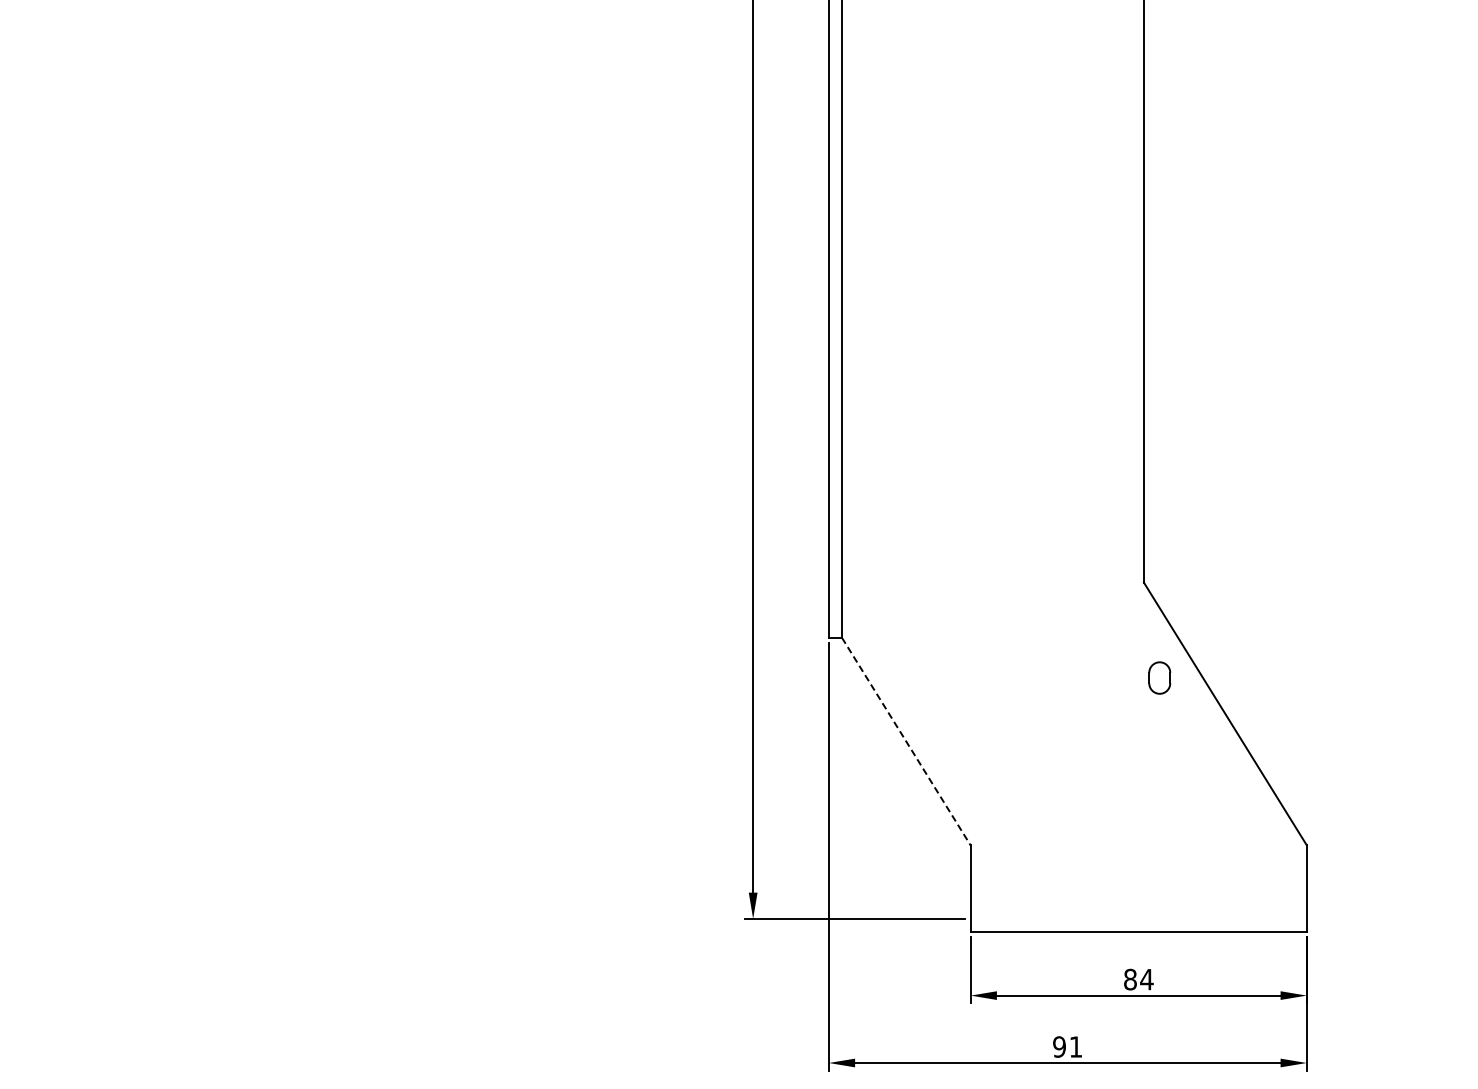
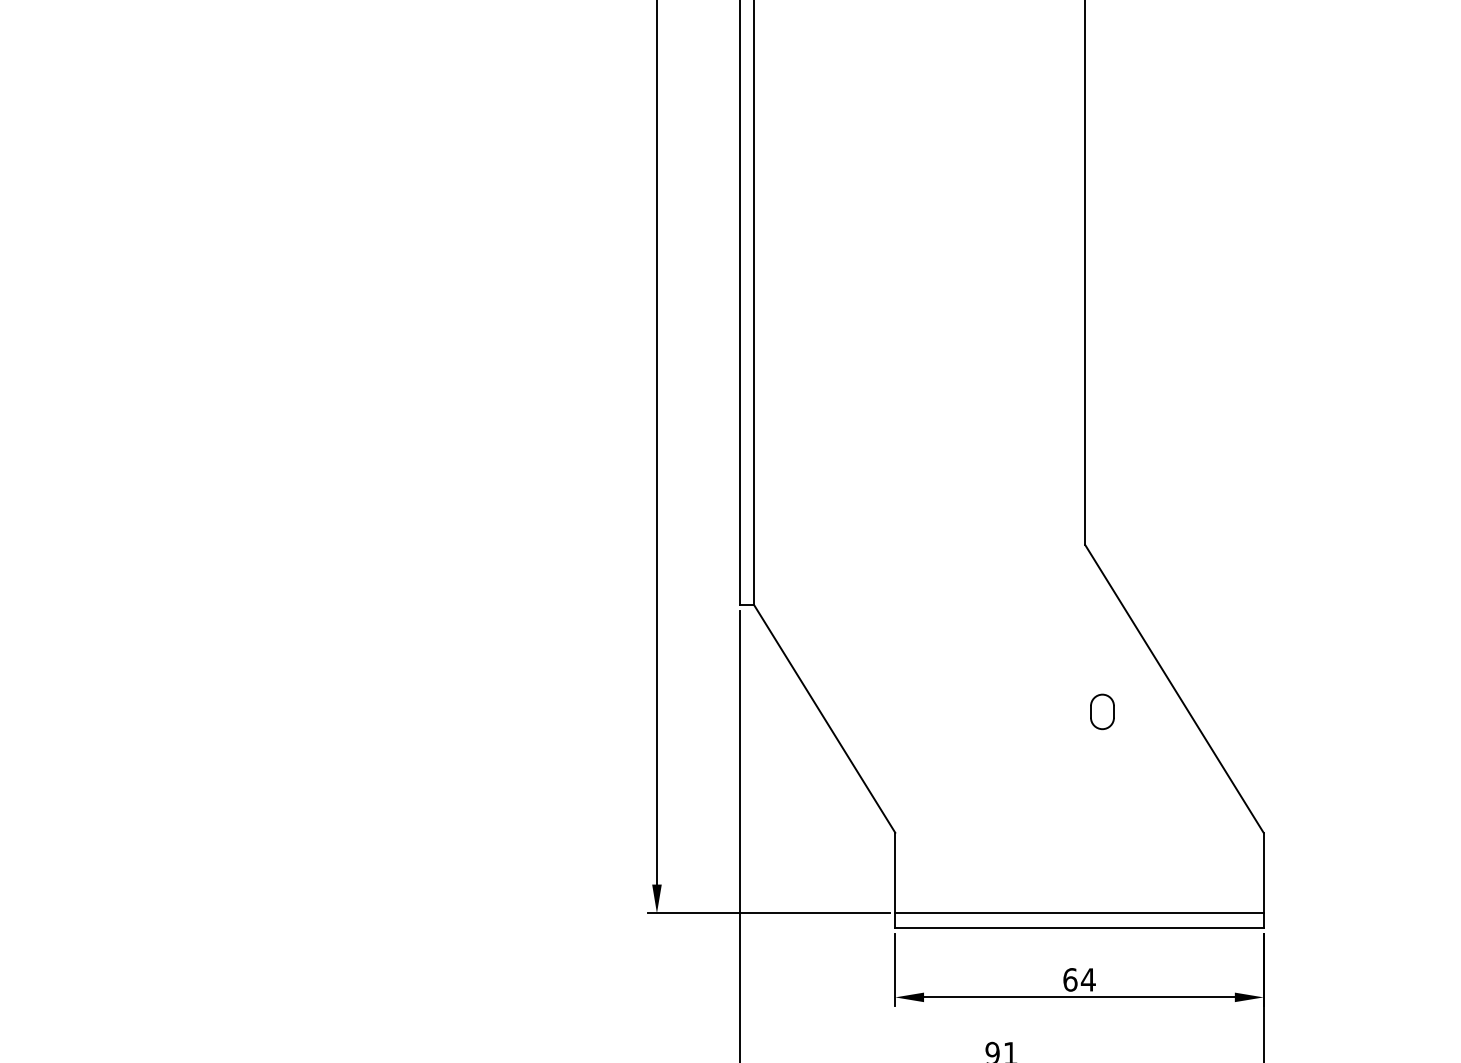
part: (1159, 677) -> (1102, 711), moved
line: (906, 742) -> (824, 720), dashed -> solid
line: (1138, 918) -> (1079, 912), added
text: (1130, 979) -> (1070, 979), 84 -> 64

